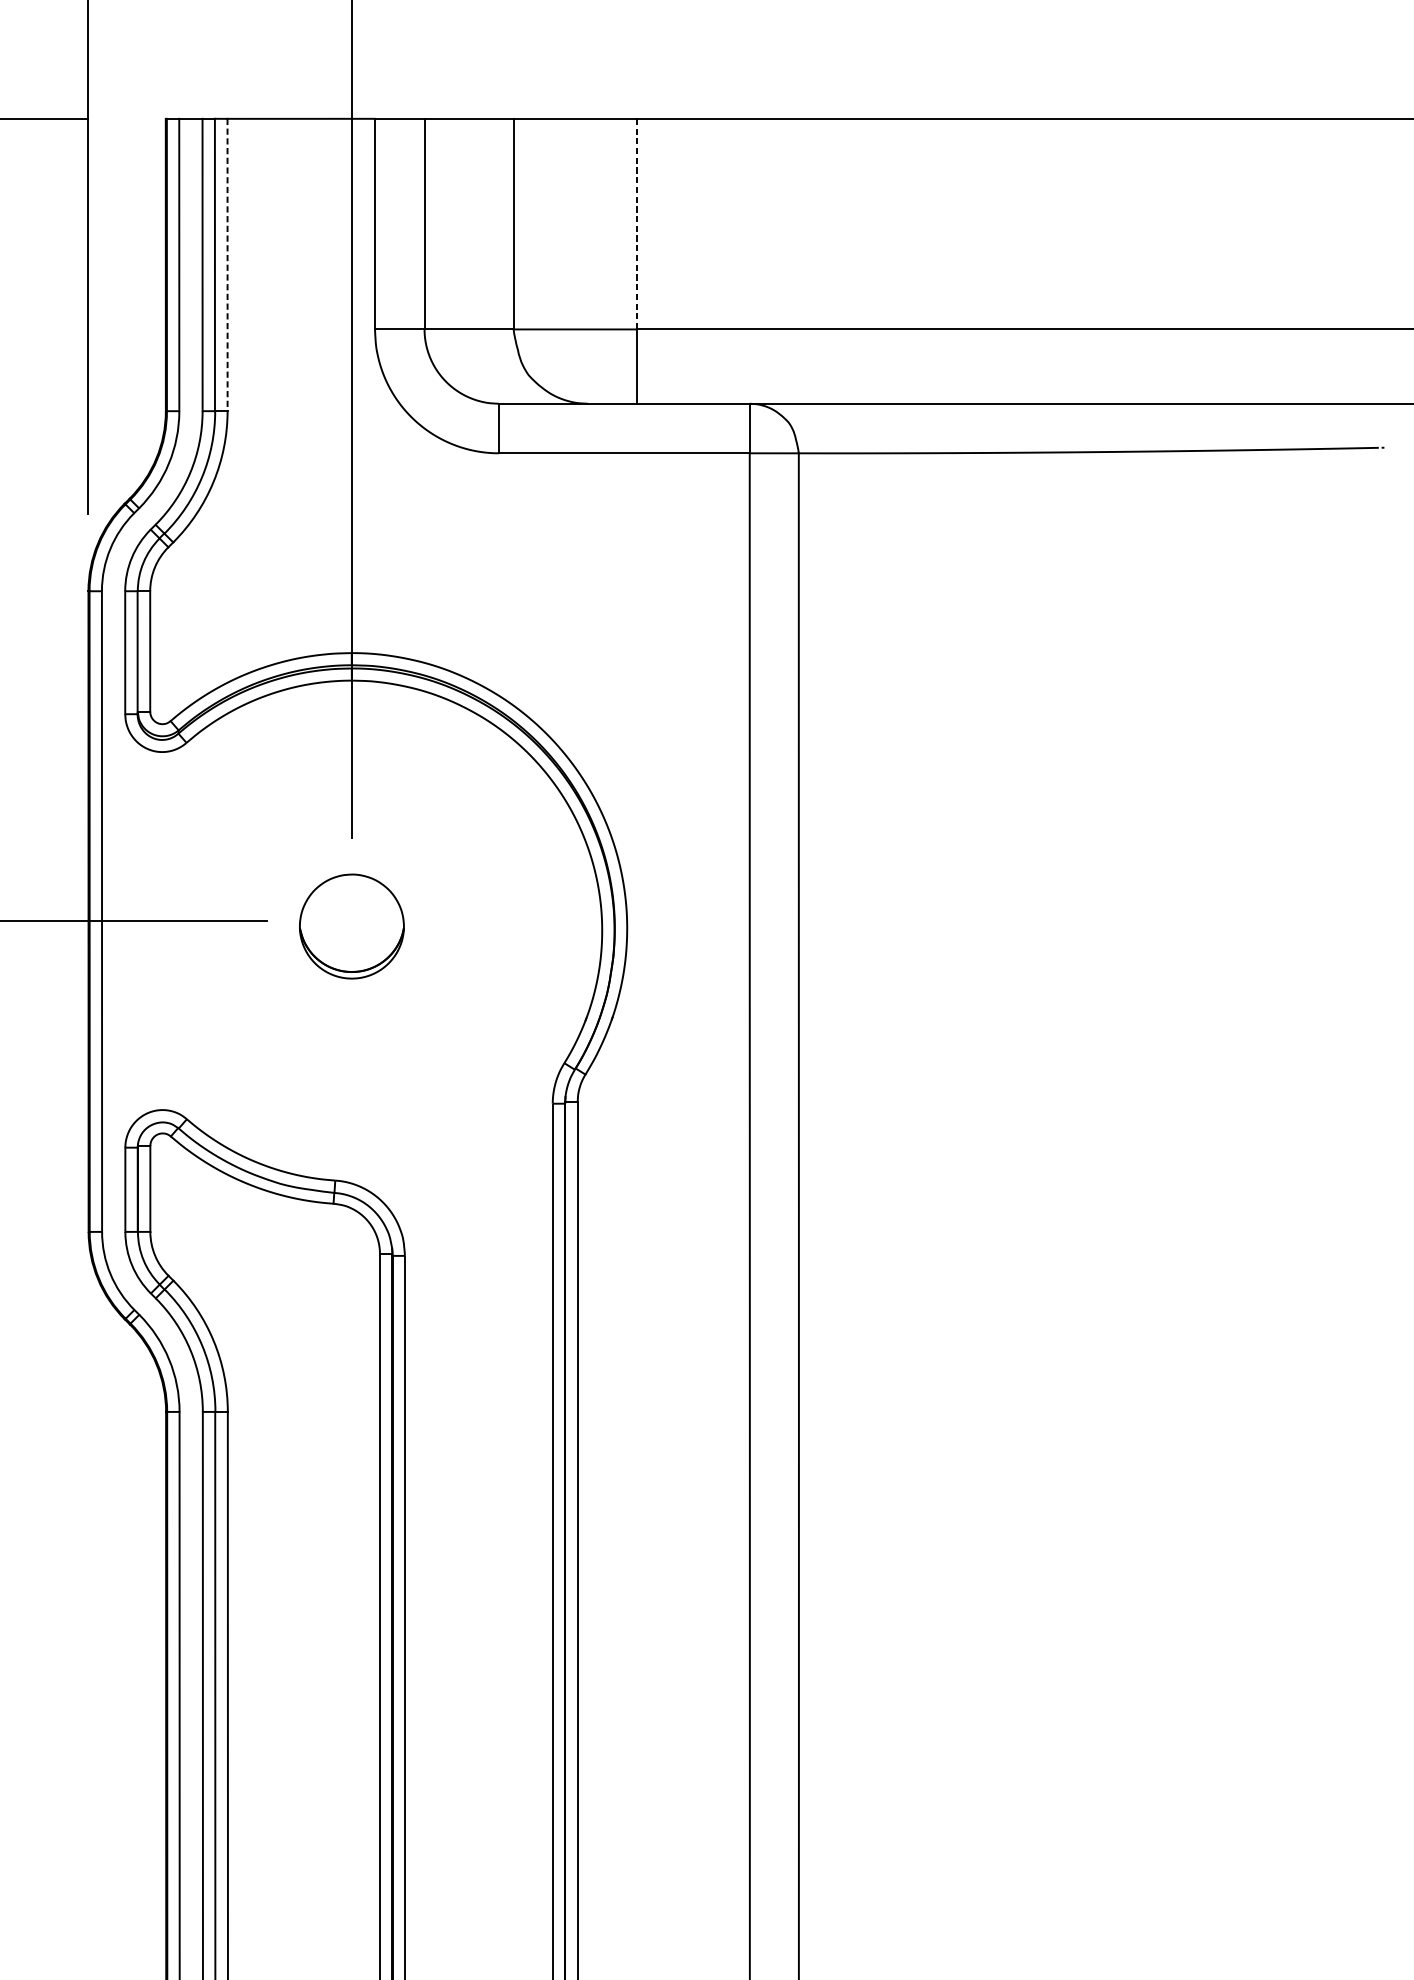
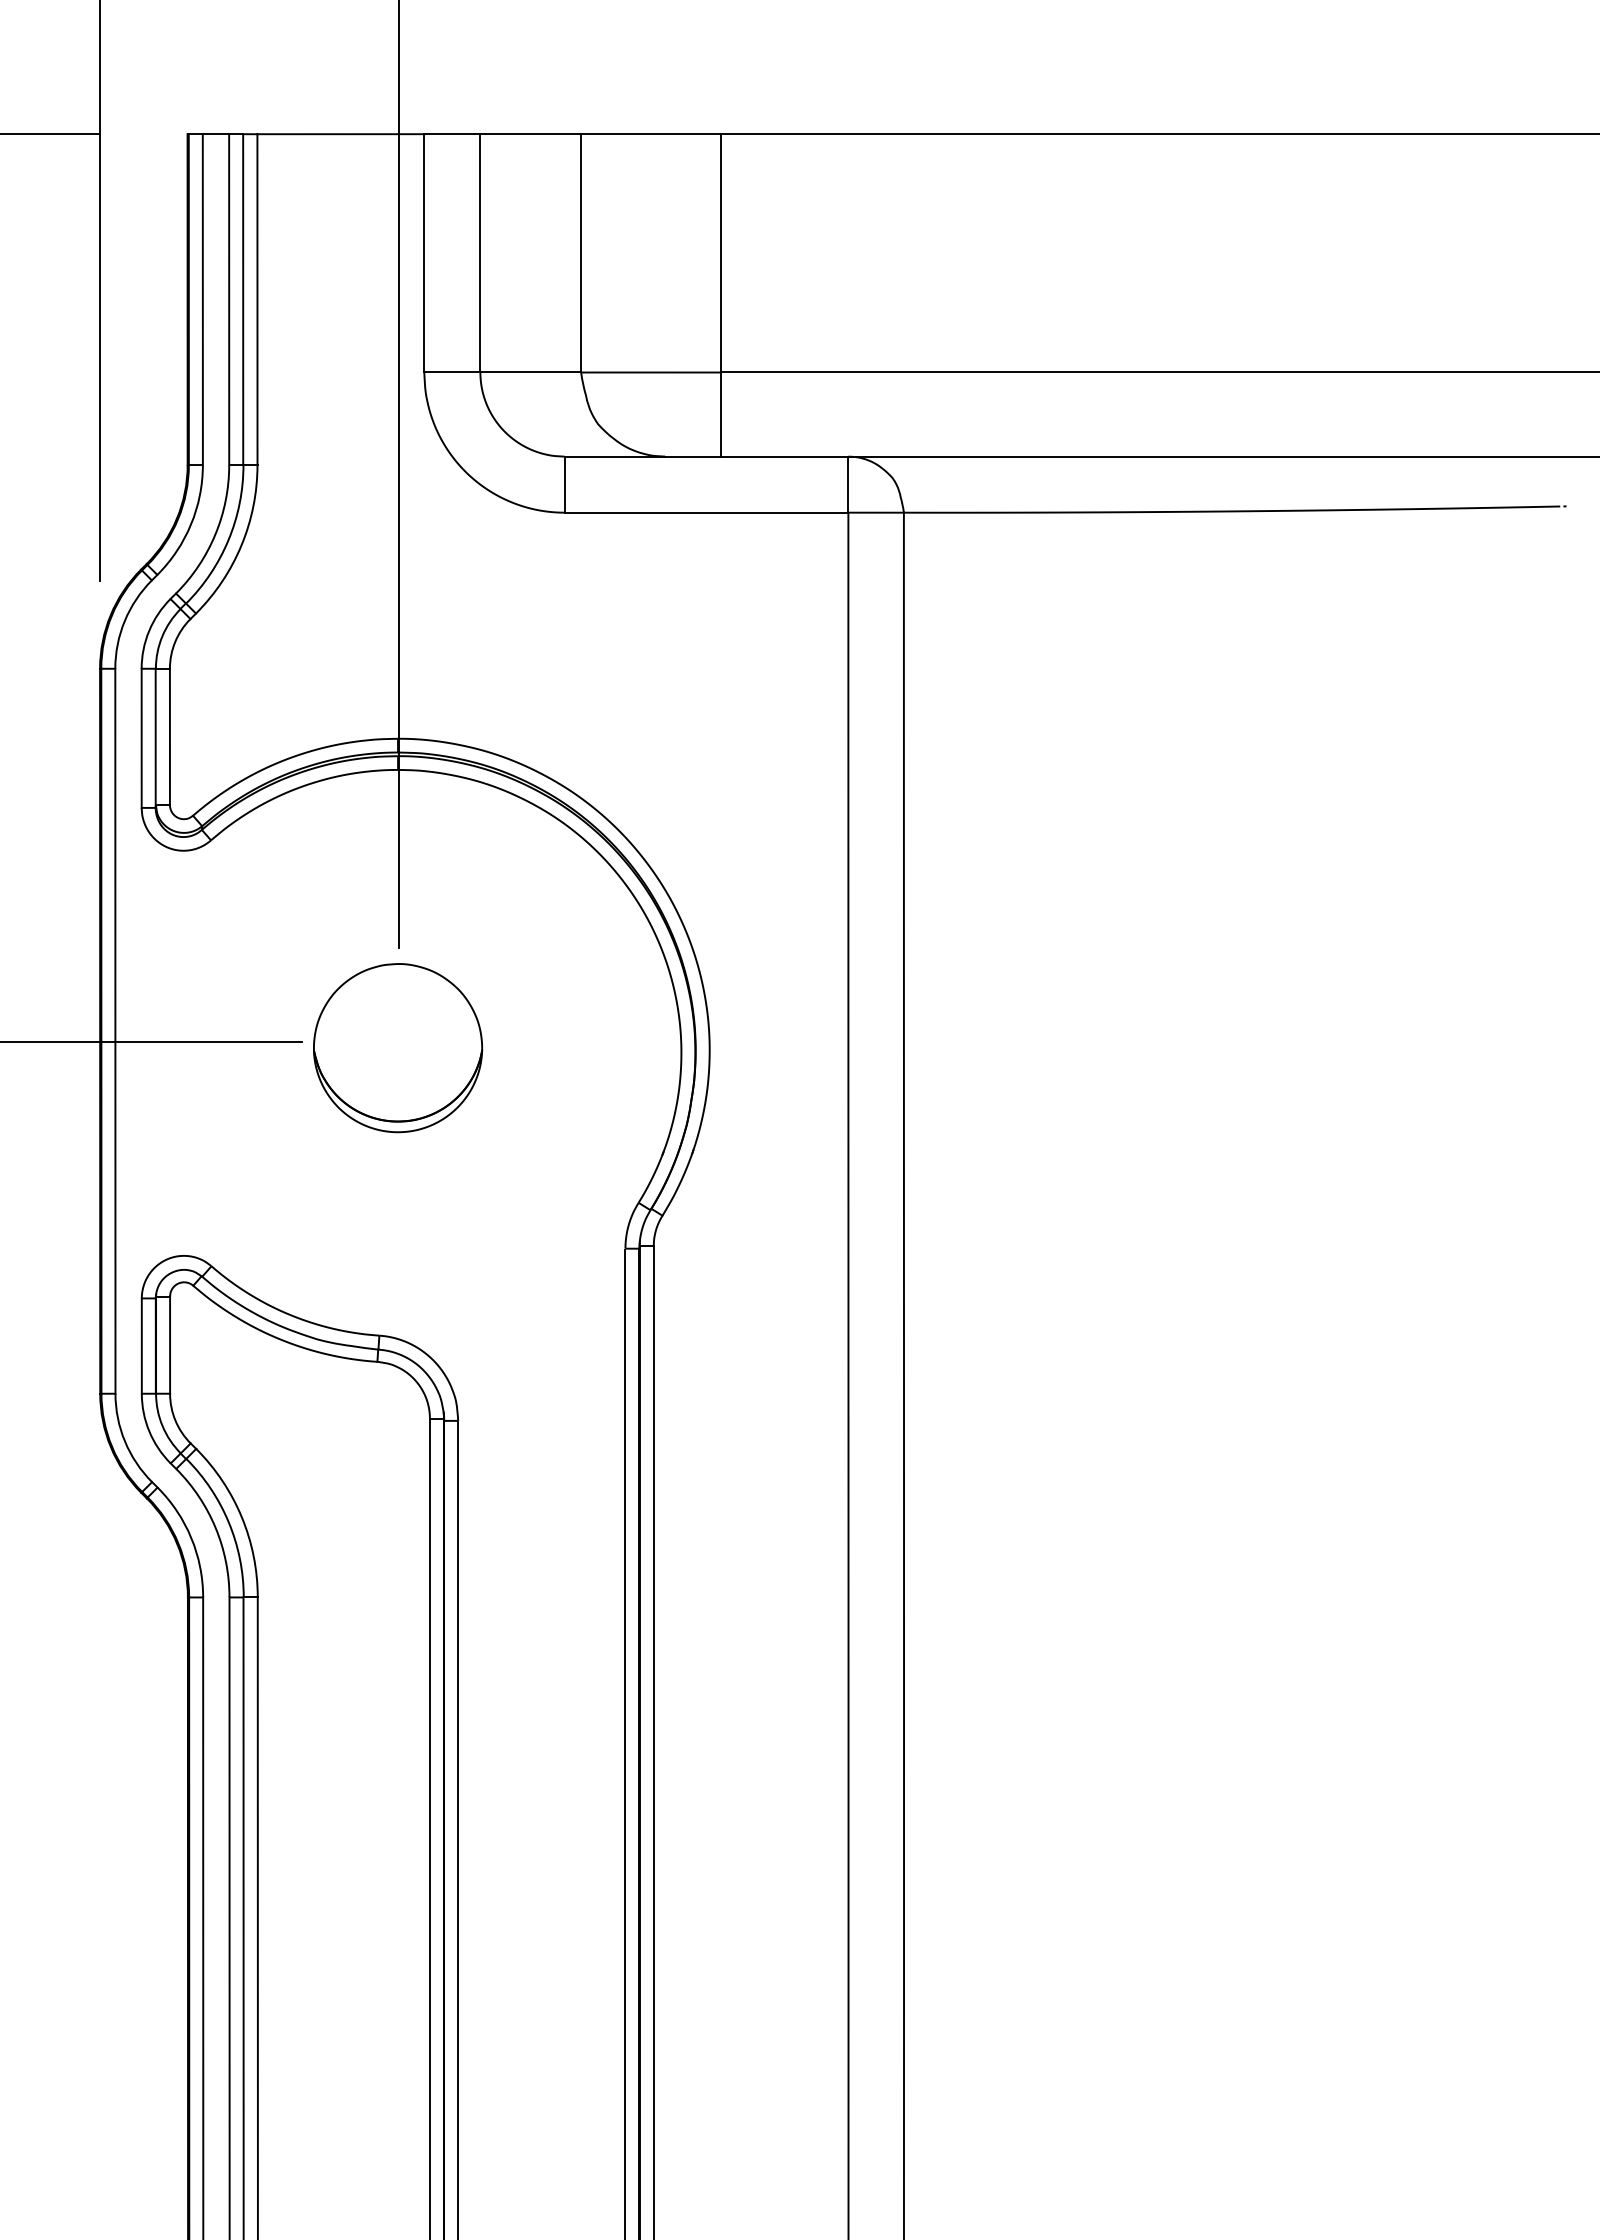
line: (637, 224) -> (721, 253), dashed -> solid
line: (227, 265) -> (257, 300), dashed -> solid
part: (352, 926) -> (398, 1048), size x1.43

